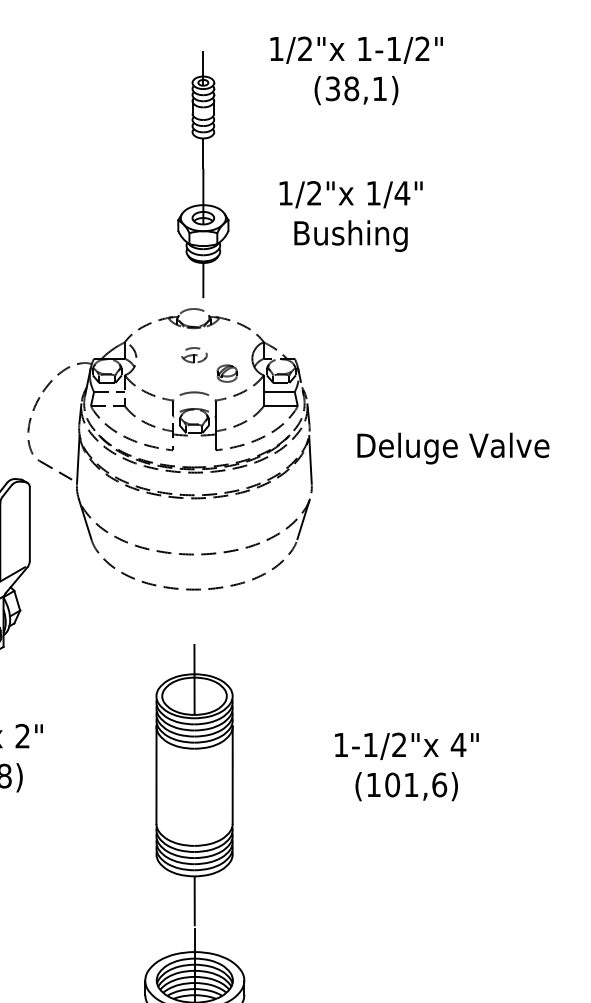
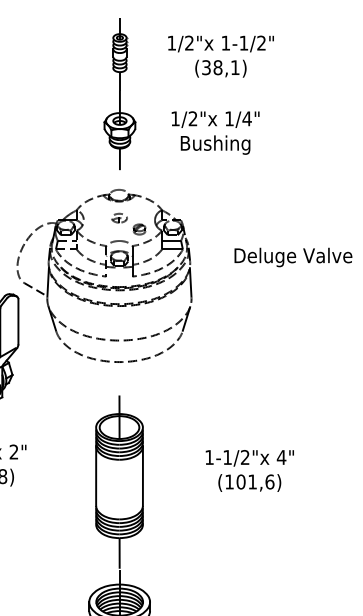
text: (355, 70) -> (220, 56), moved
part: (202, 174) -> (119, 94), moved
text: (453, 448) -> (293, 257), moved

